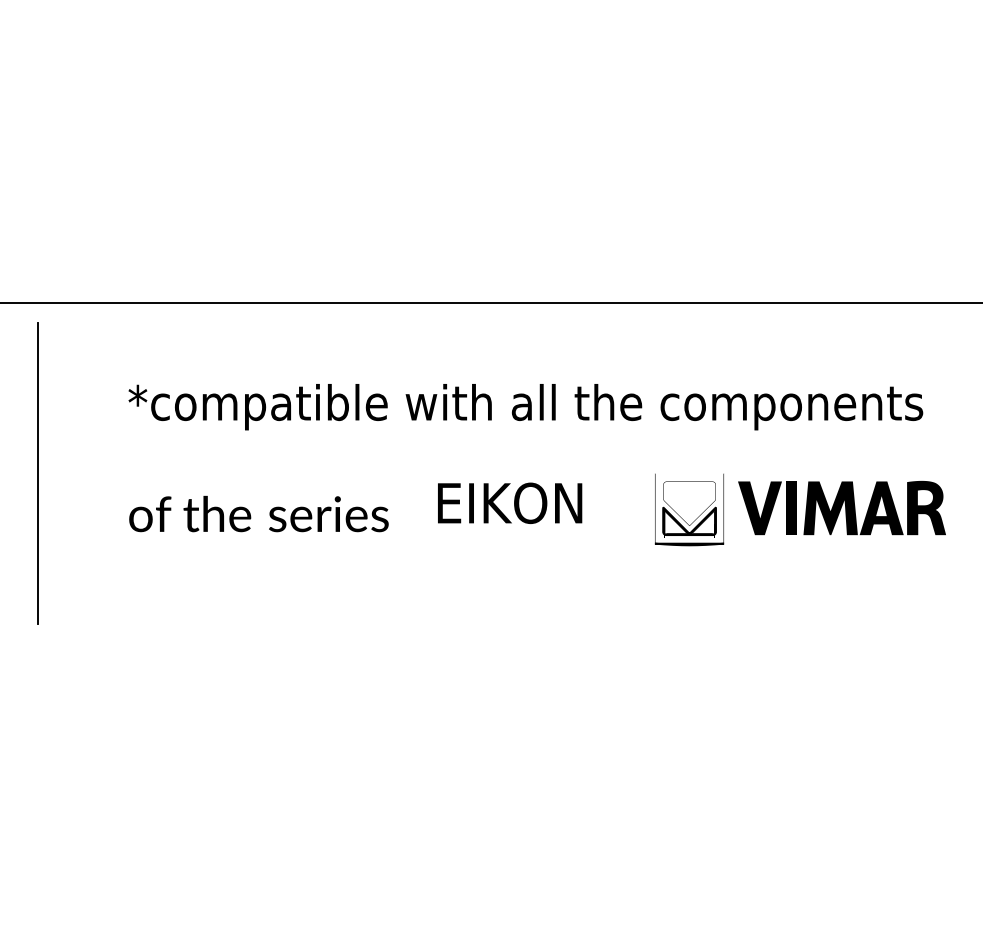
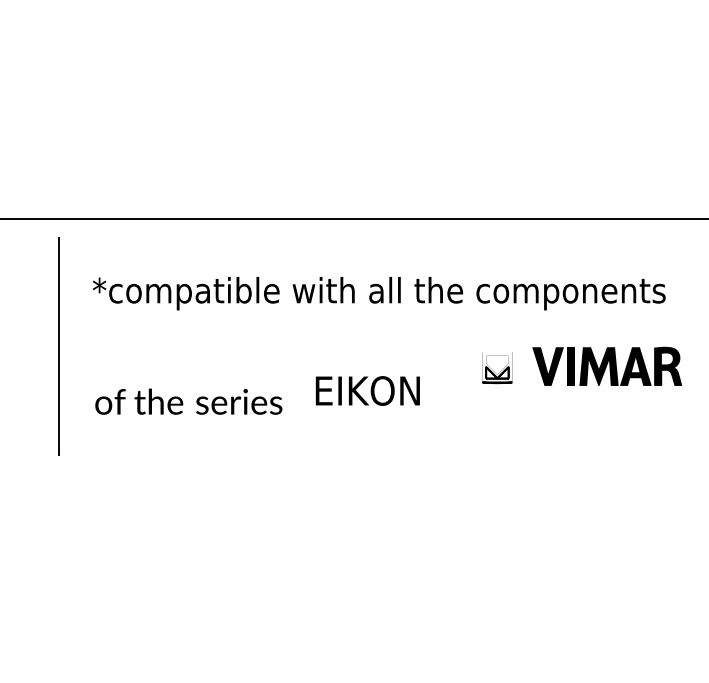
line: (36, 473) -> (58, 346), moved
text: (509, 502) -> (367, 390), moved
part: (689, 509) -> (497, 367), size x0.6
text: (258, 513) -> (188, 401), moved

